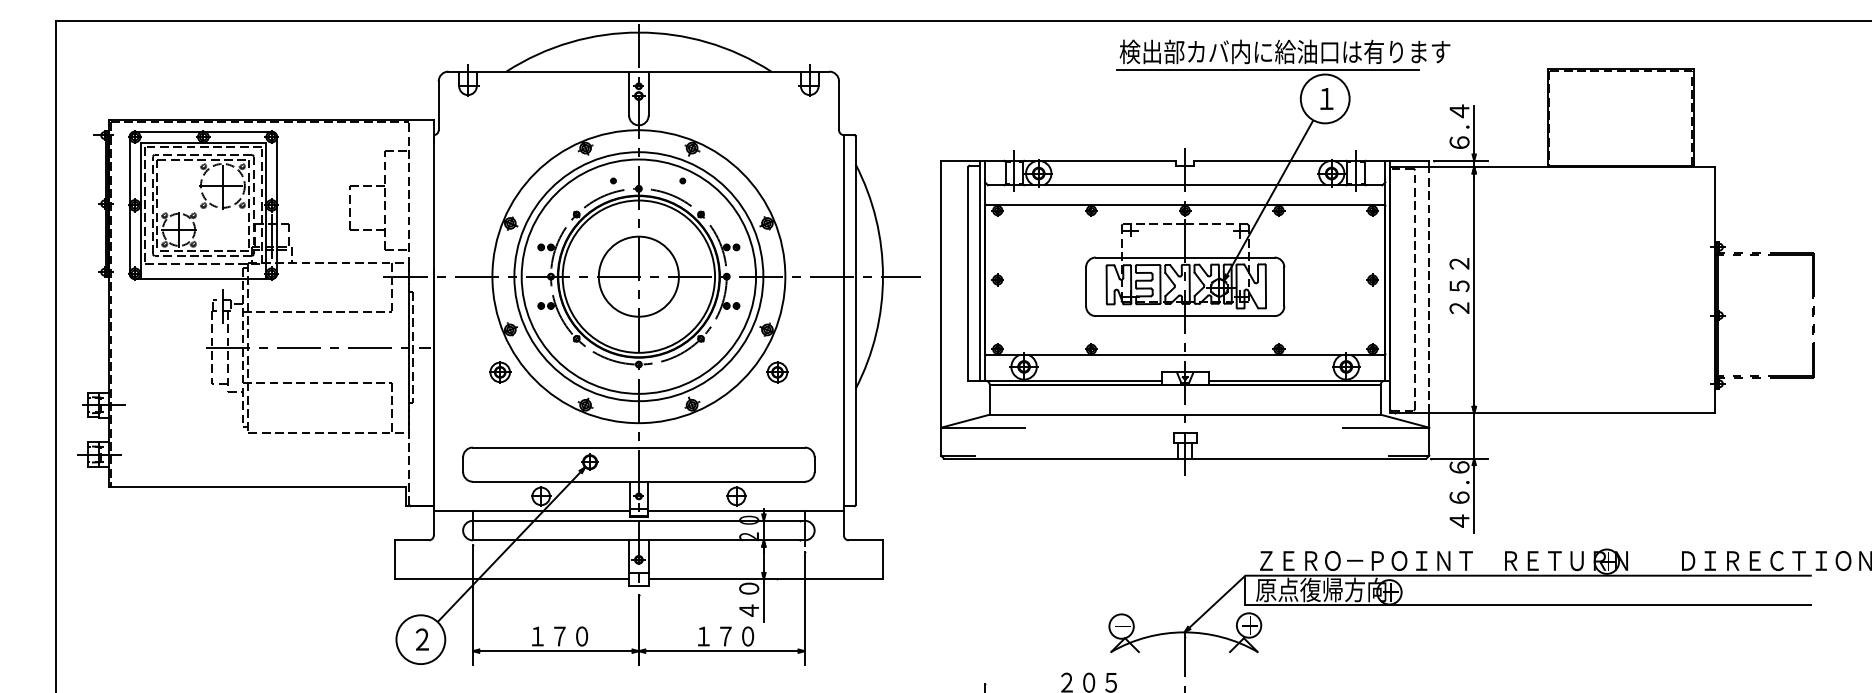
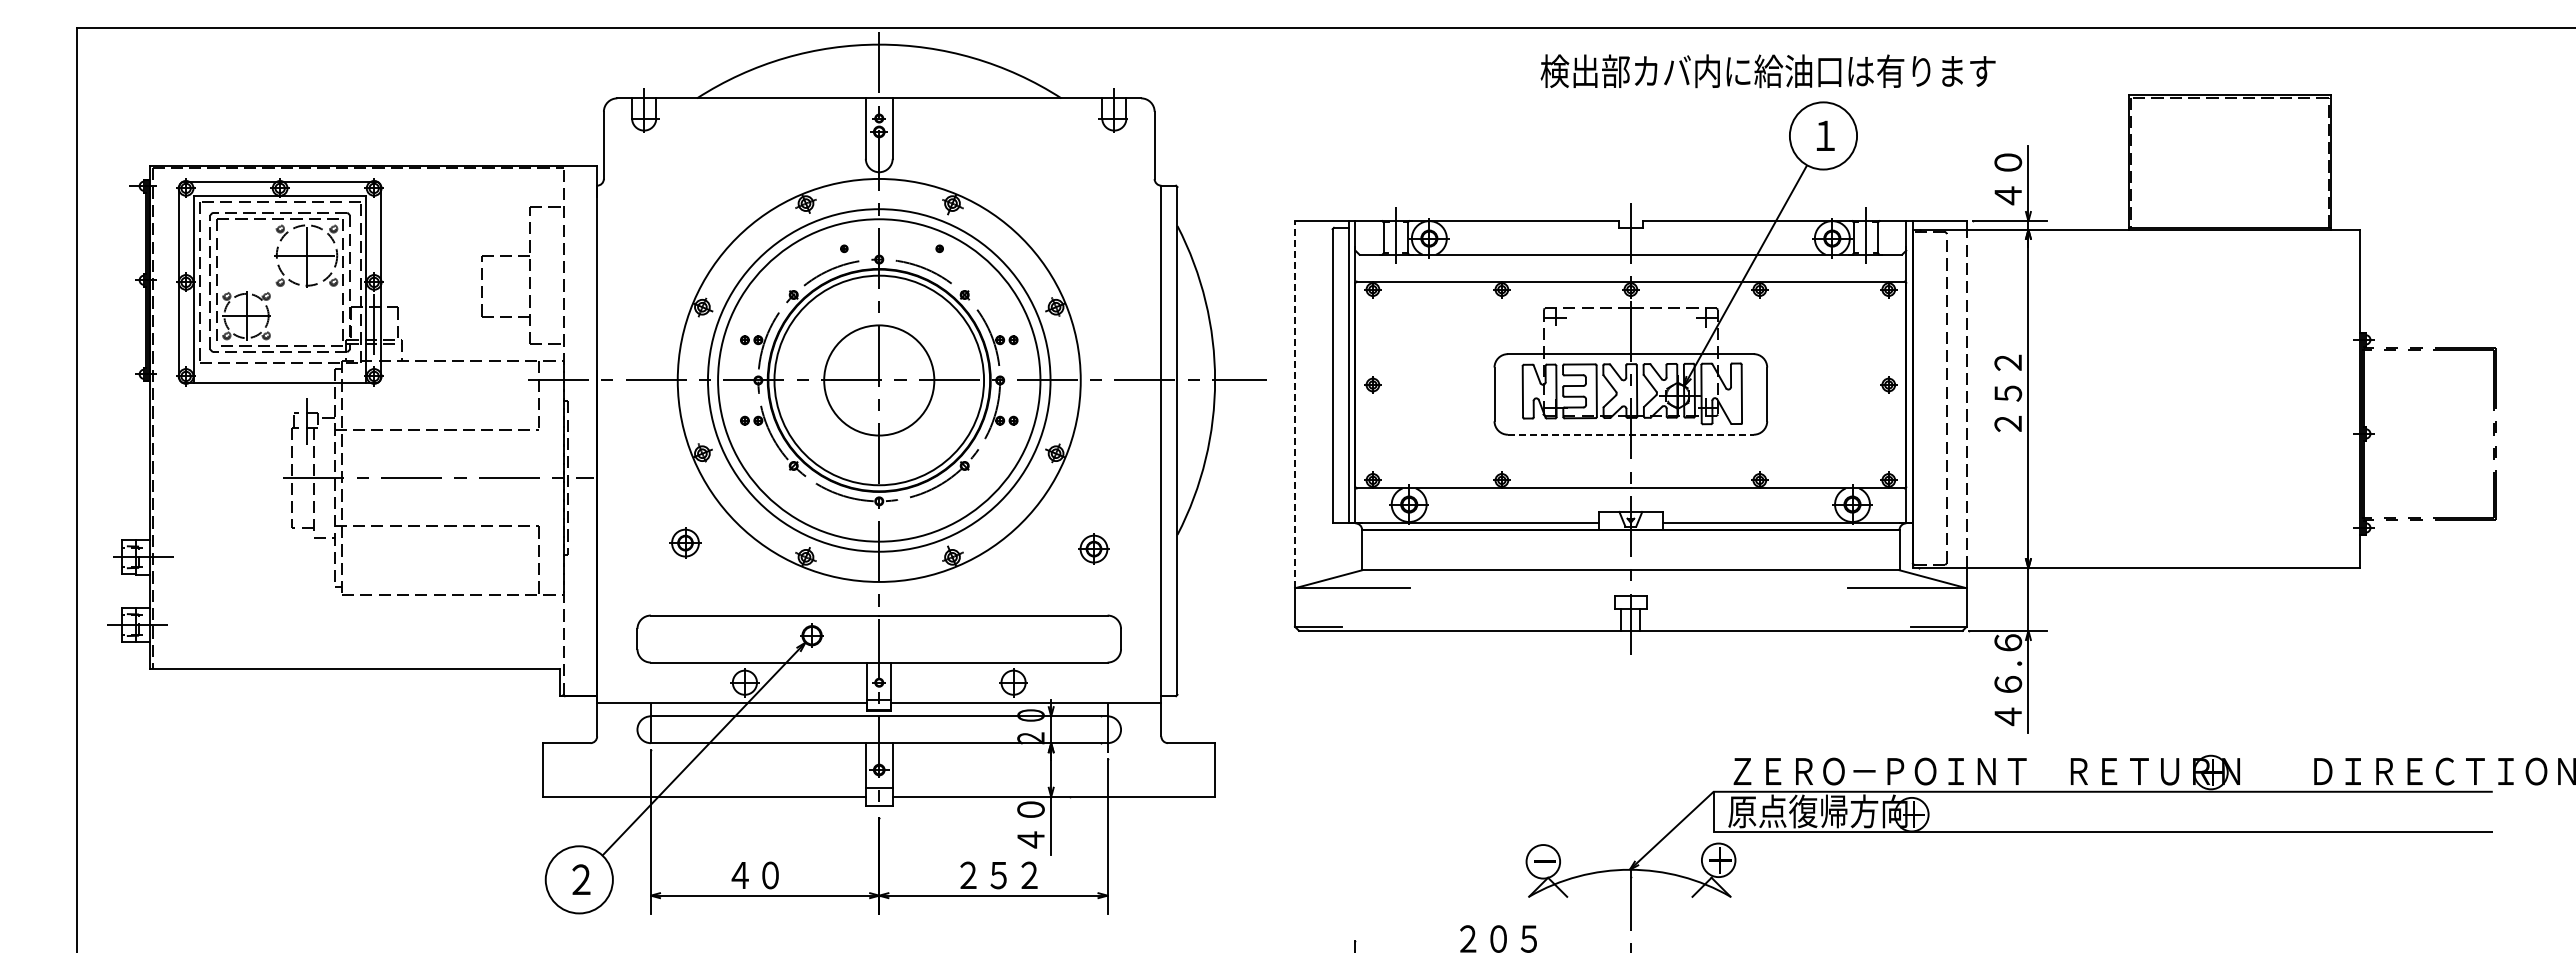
line: (1267, 69) -> (1744, 95), removed
text: (1459, 126) -> (2008, 174), ６.４ -> ４０
line: (941, 293) -> (1295, 403), solid -> dashed
line: (1184, 315) -> (1630, 434), solid -> dashed
part: (500, 371) -> (685, 542), moved
part: (777, 371) -> (1093, 548), moved
text: (559, 636) -> (770, 875), １７０ -> ４０
text: (725, 636) -> (998, 875), １７０ -> ２５２

